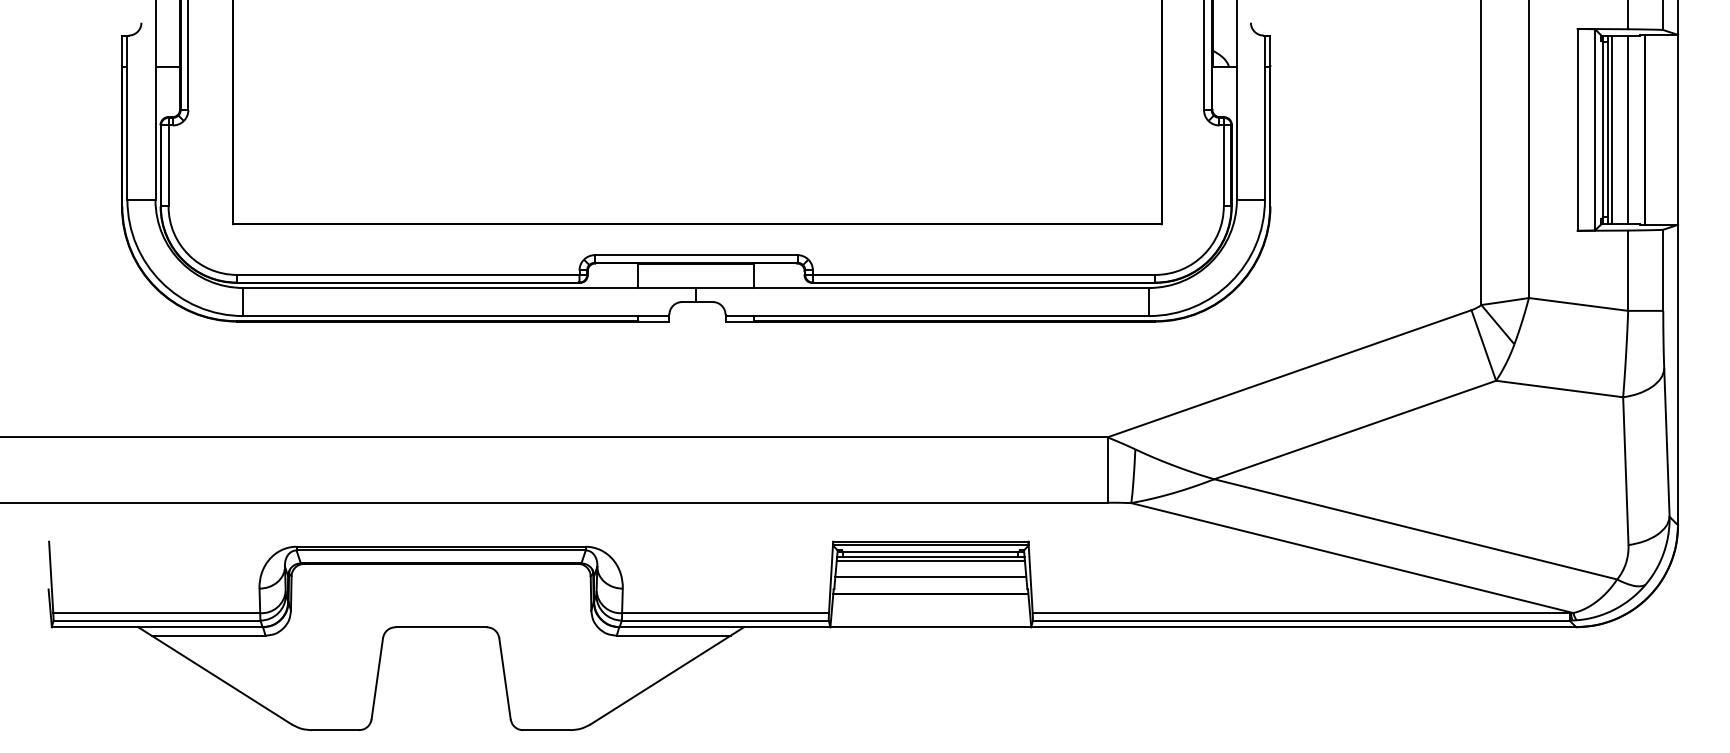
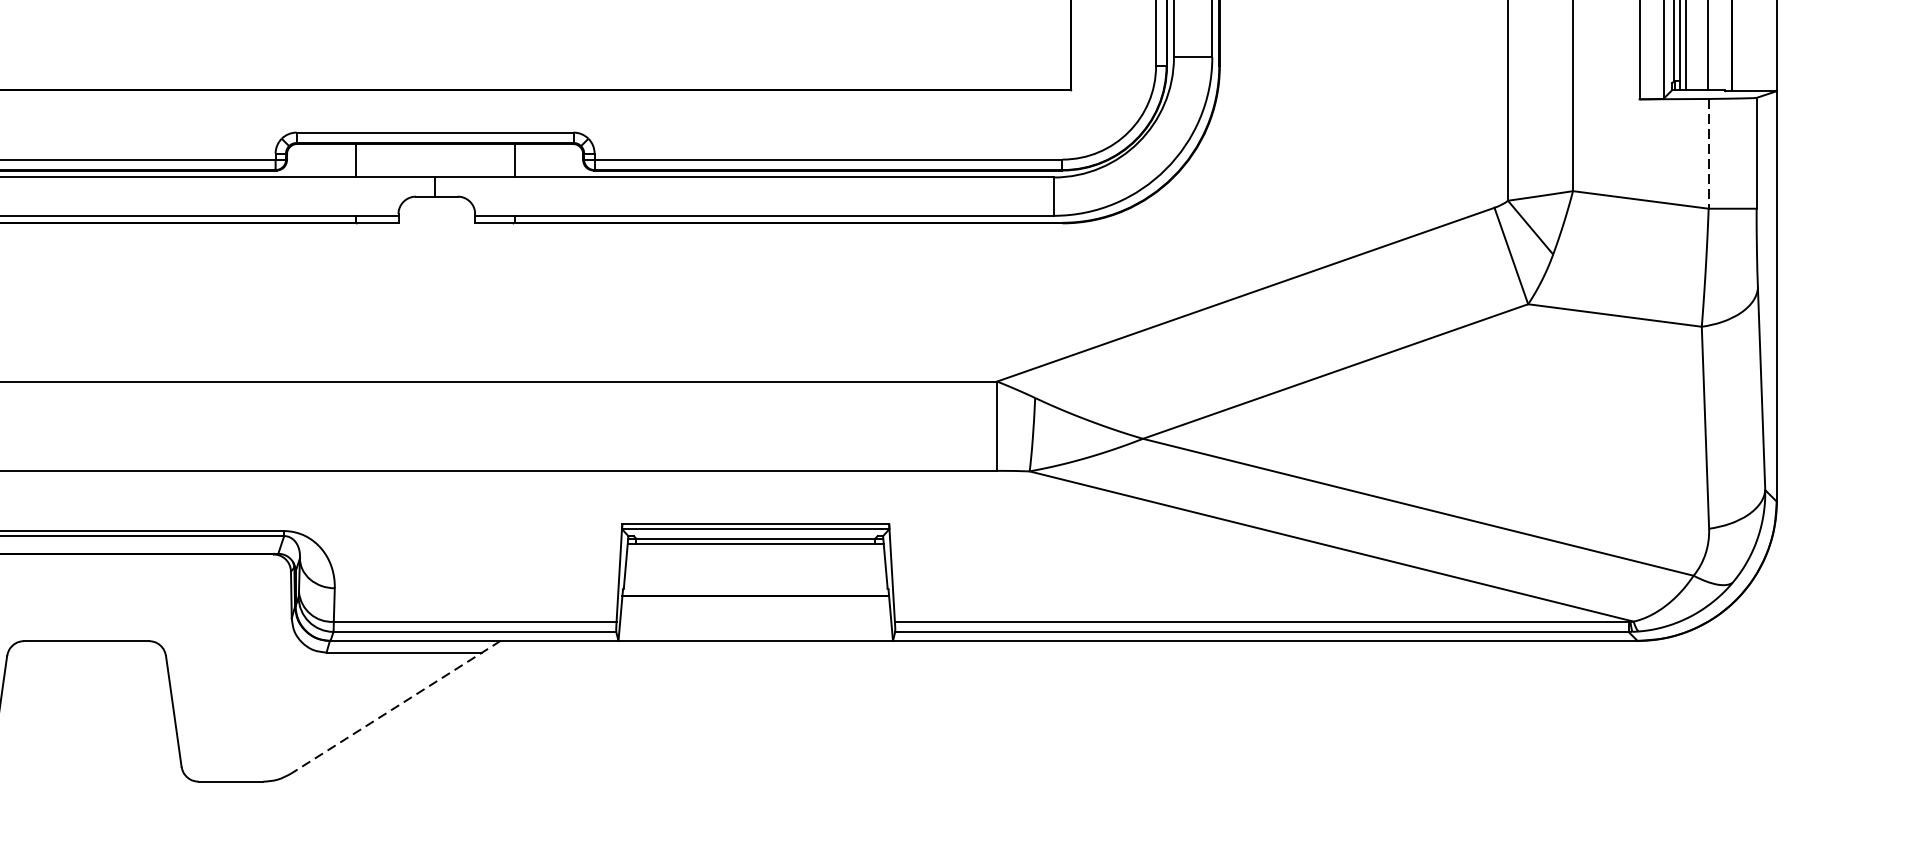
line: (1628, 271) -> (1709, 154), solid -> dashed
line: (930, 561) -> (755, 551), removed
line: (930, 577) -> (755, 573), removed
line: (667, 675) -> (395, 706), solid -> dashed

